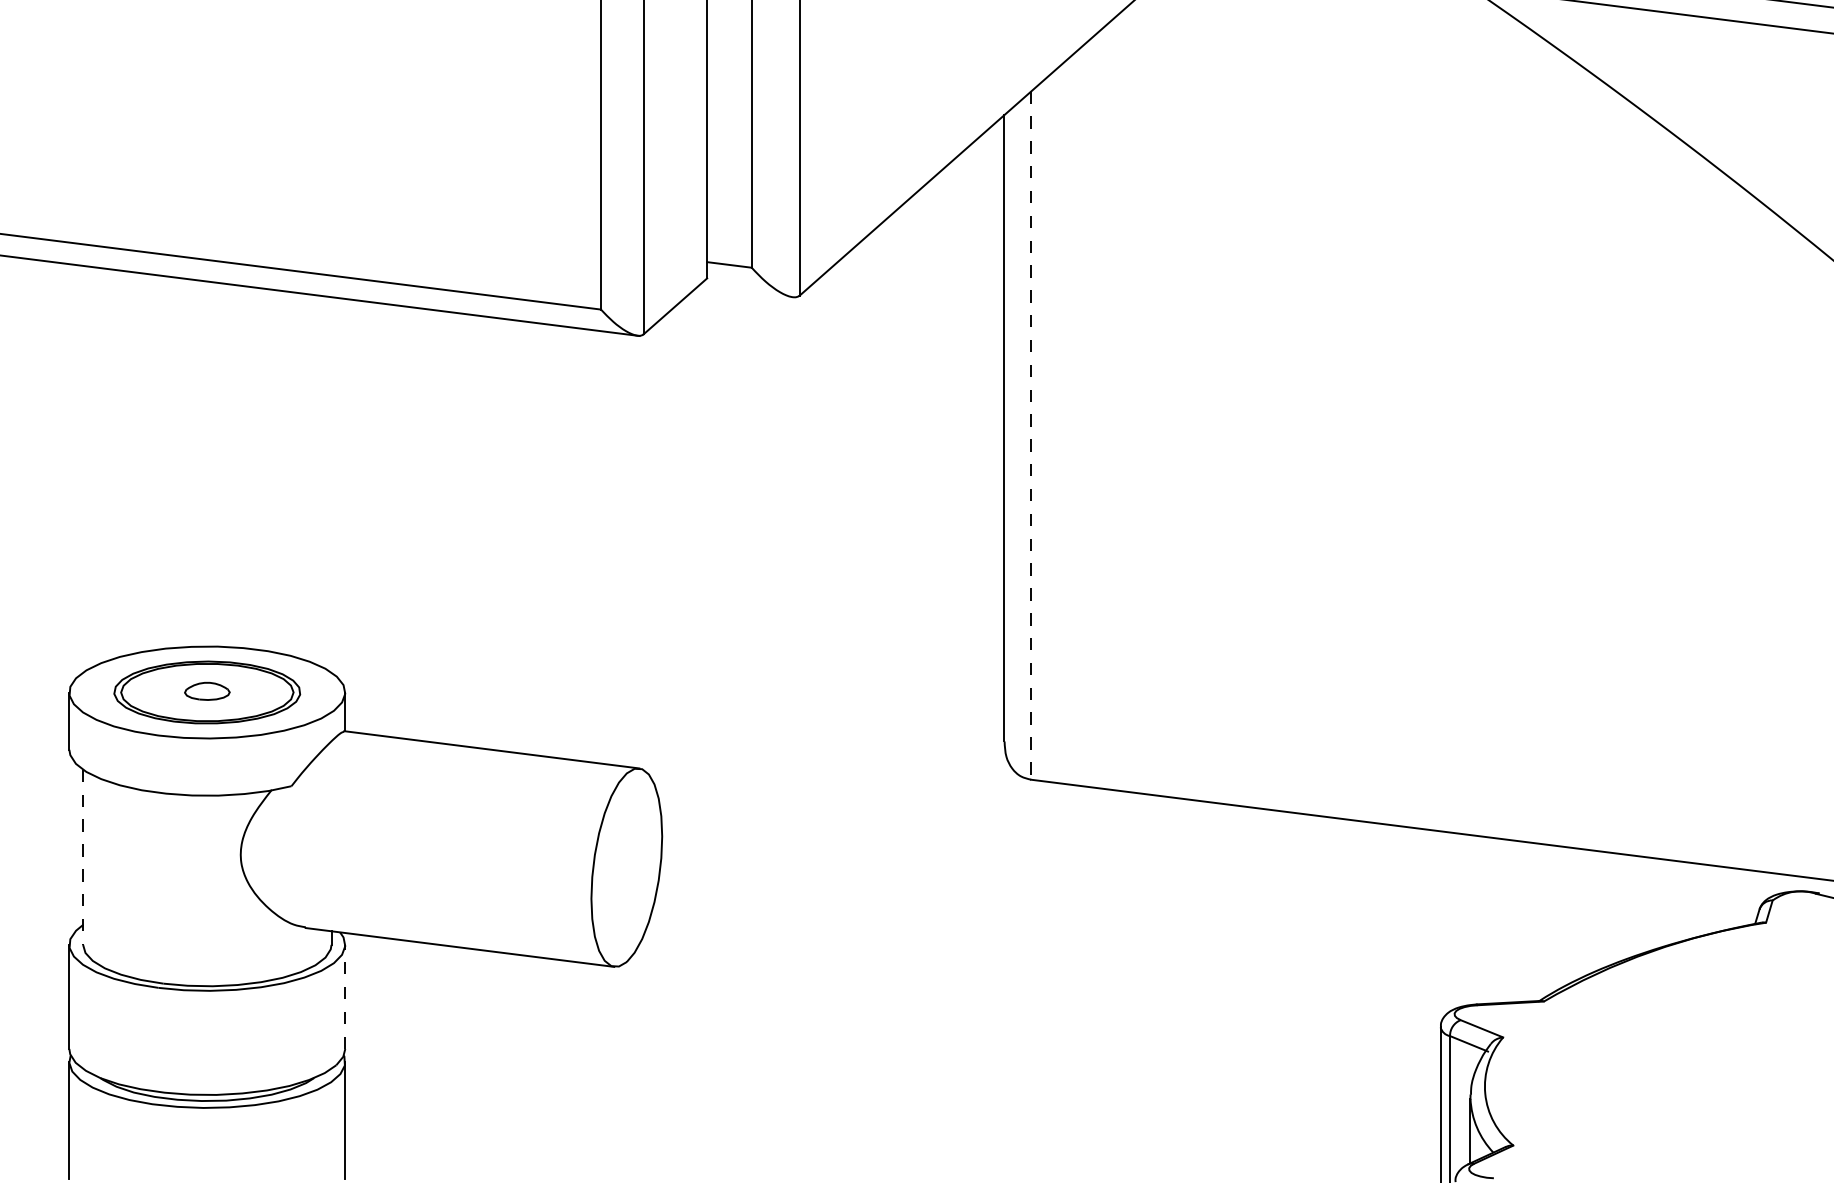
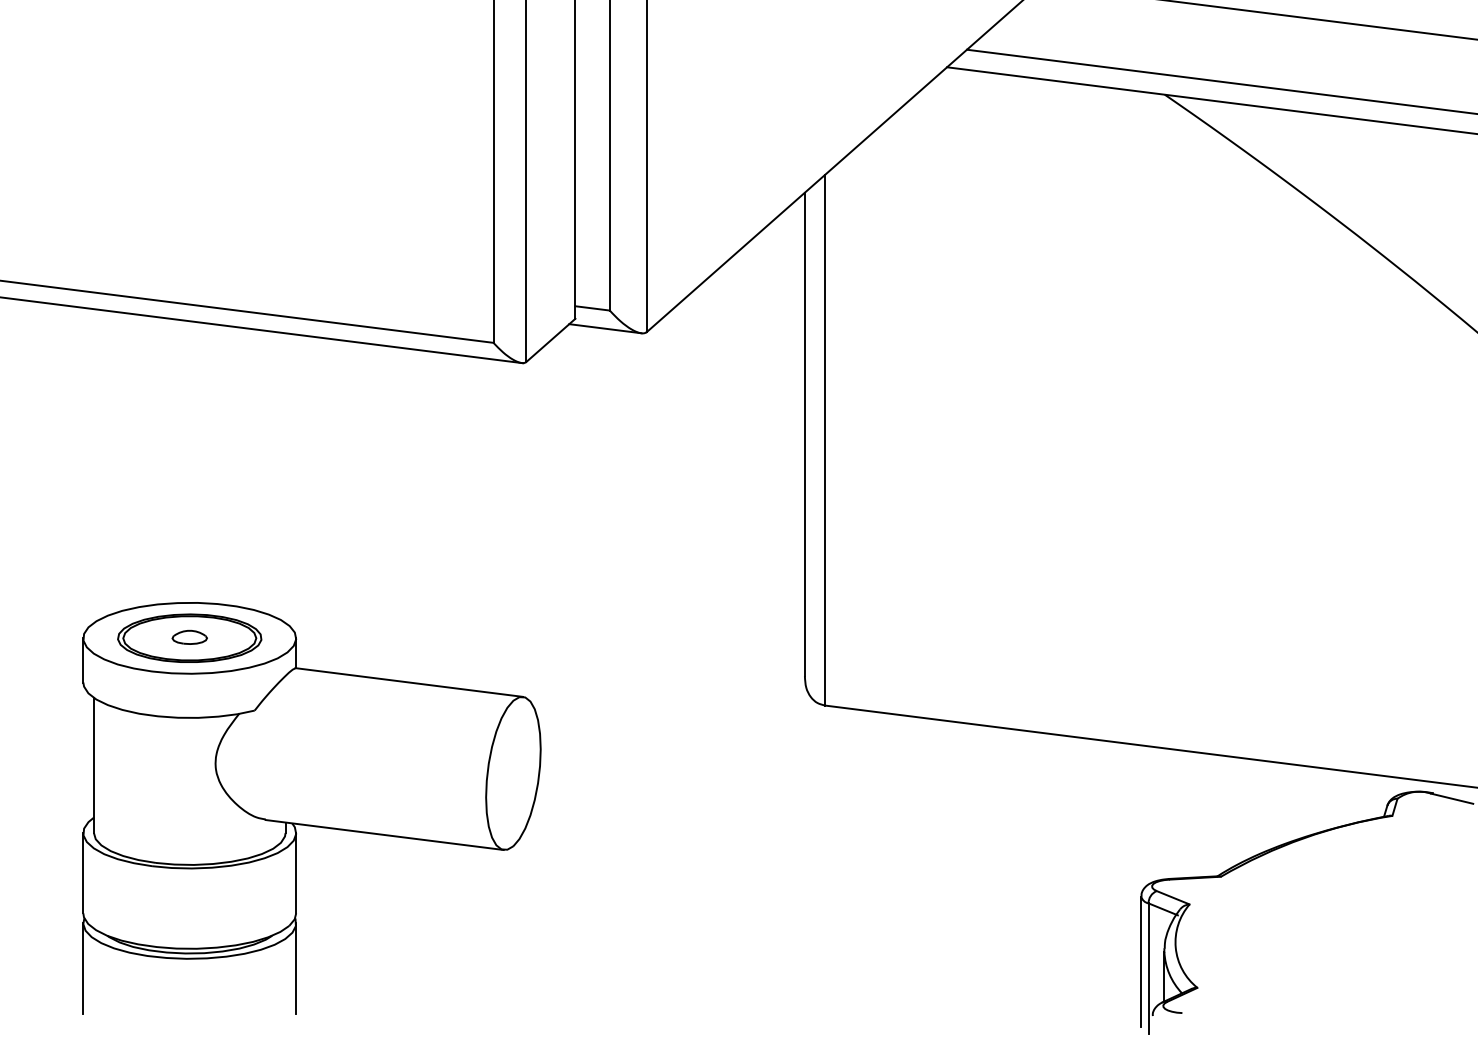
line: (746, 290) -> (605, 328), added
line: (1031, 436) -> (825, 440), dashed -> solid
line: (82, 857) -> (93, 765), dashed -> solid
line: (345, 996) -> (296, 872), dashed -> solid

